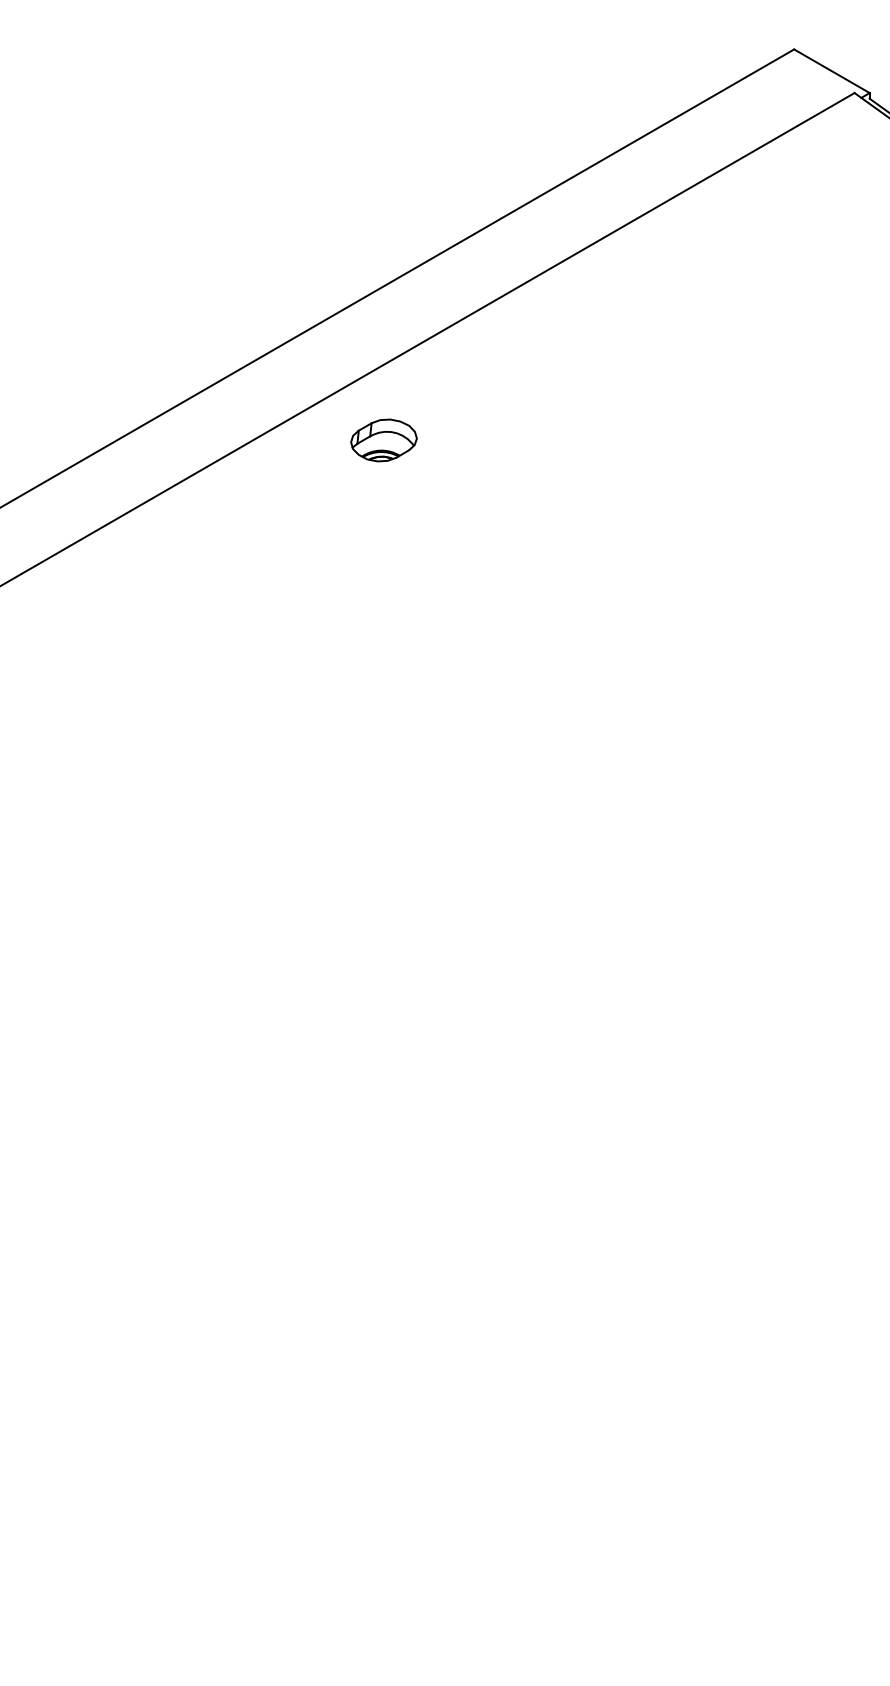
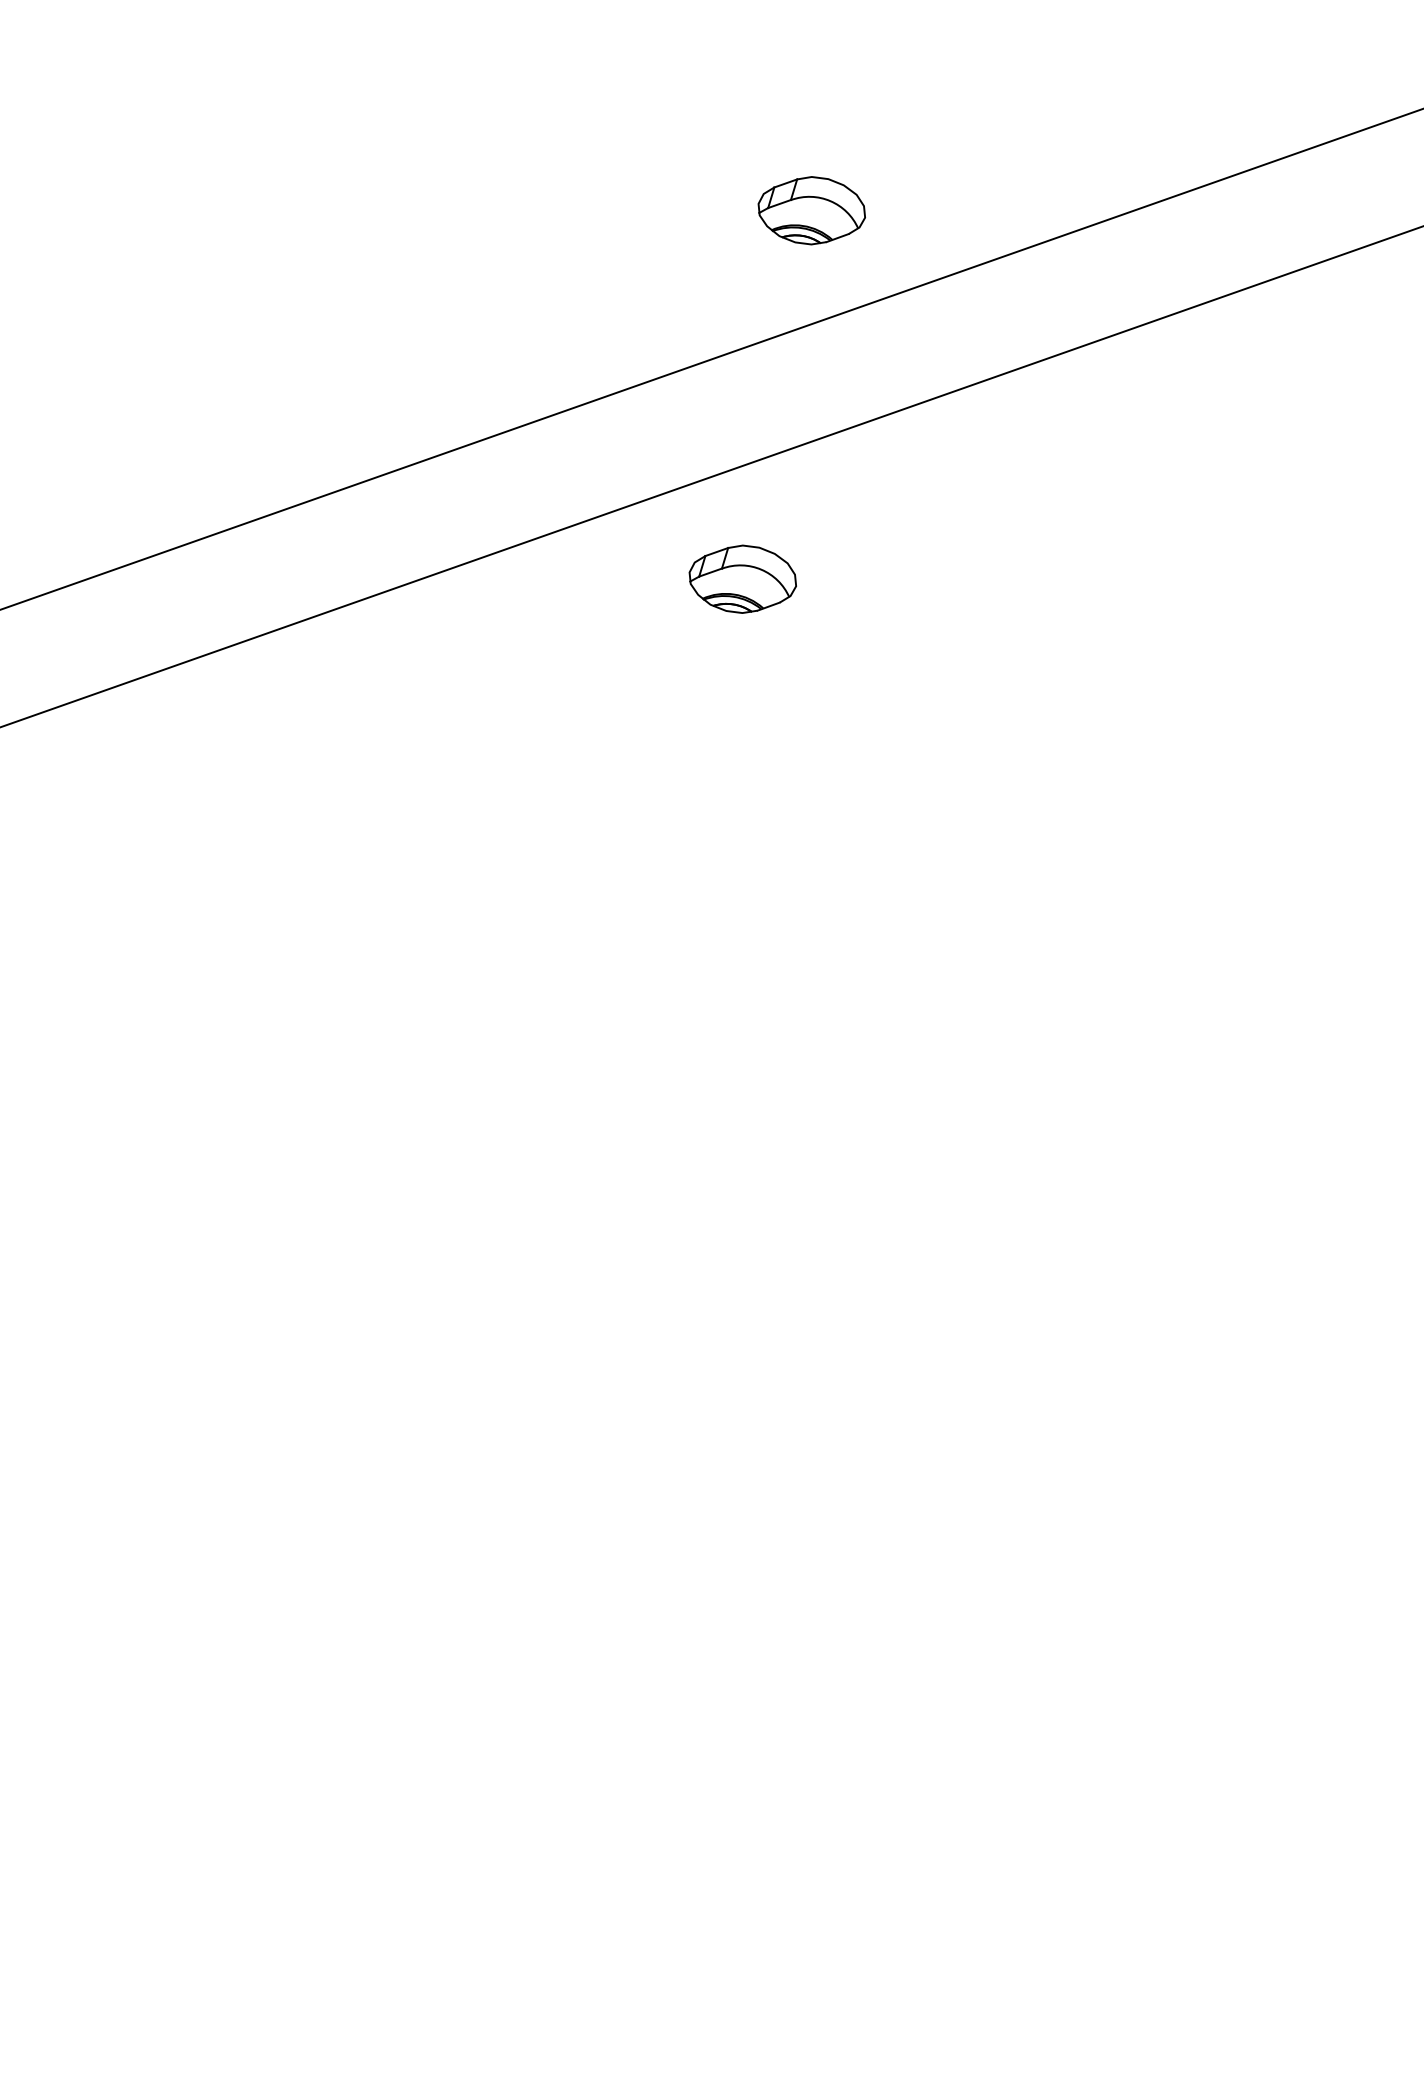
part: (383, 210) -> (811, 210), added

